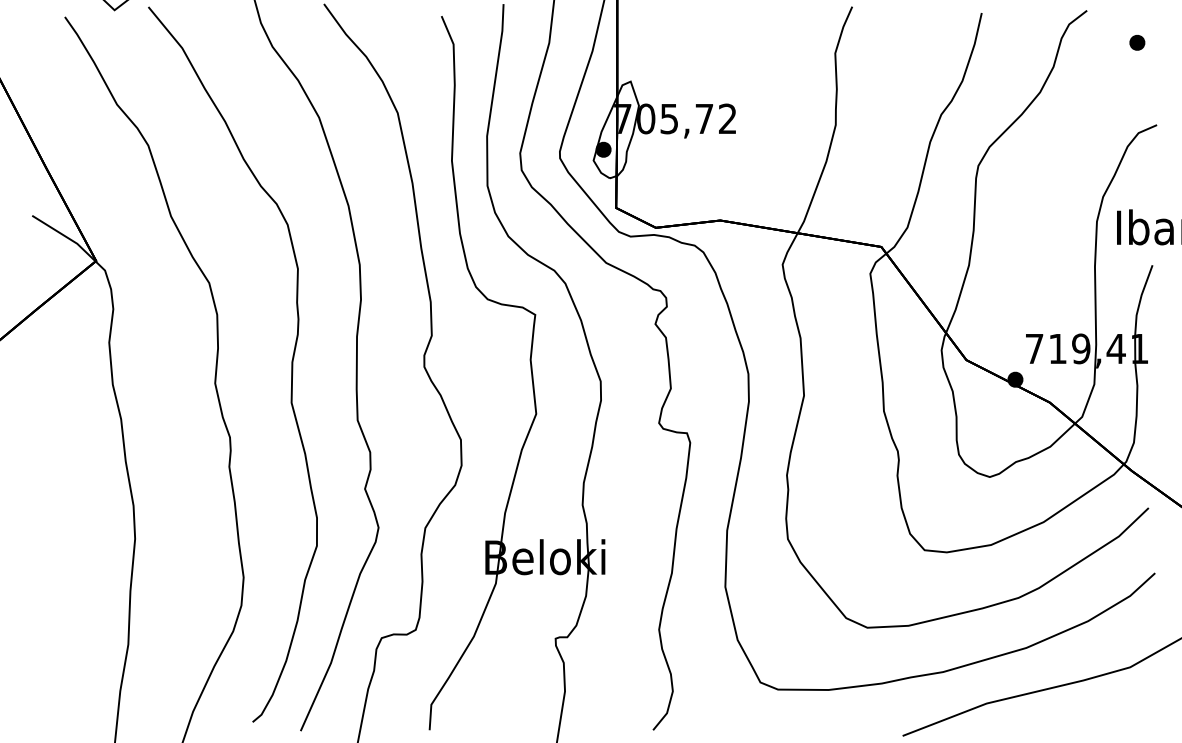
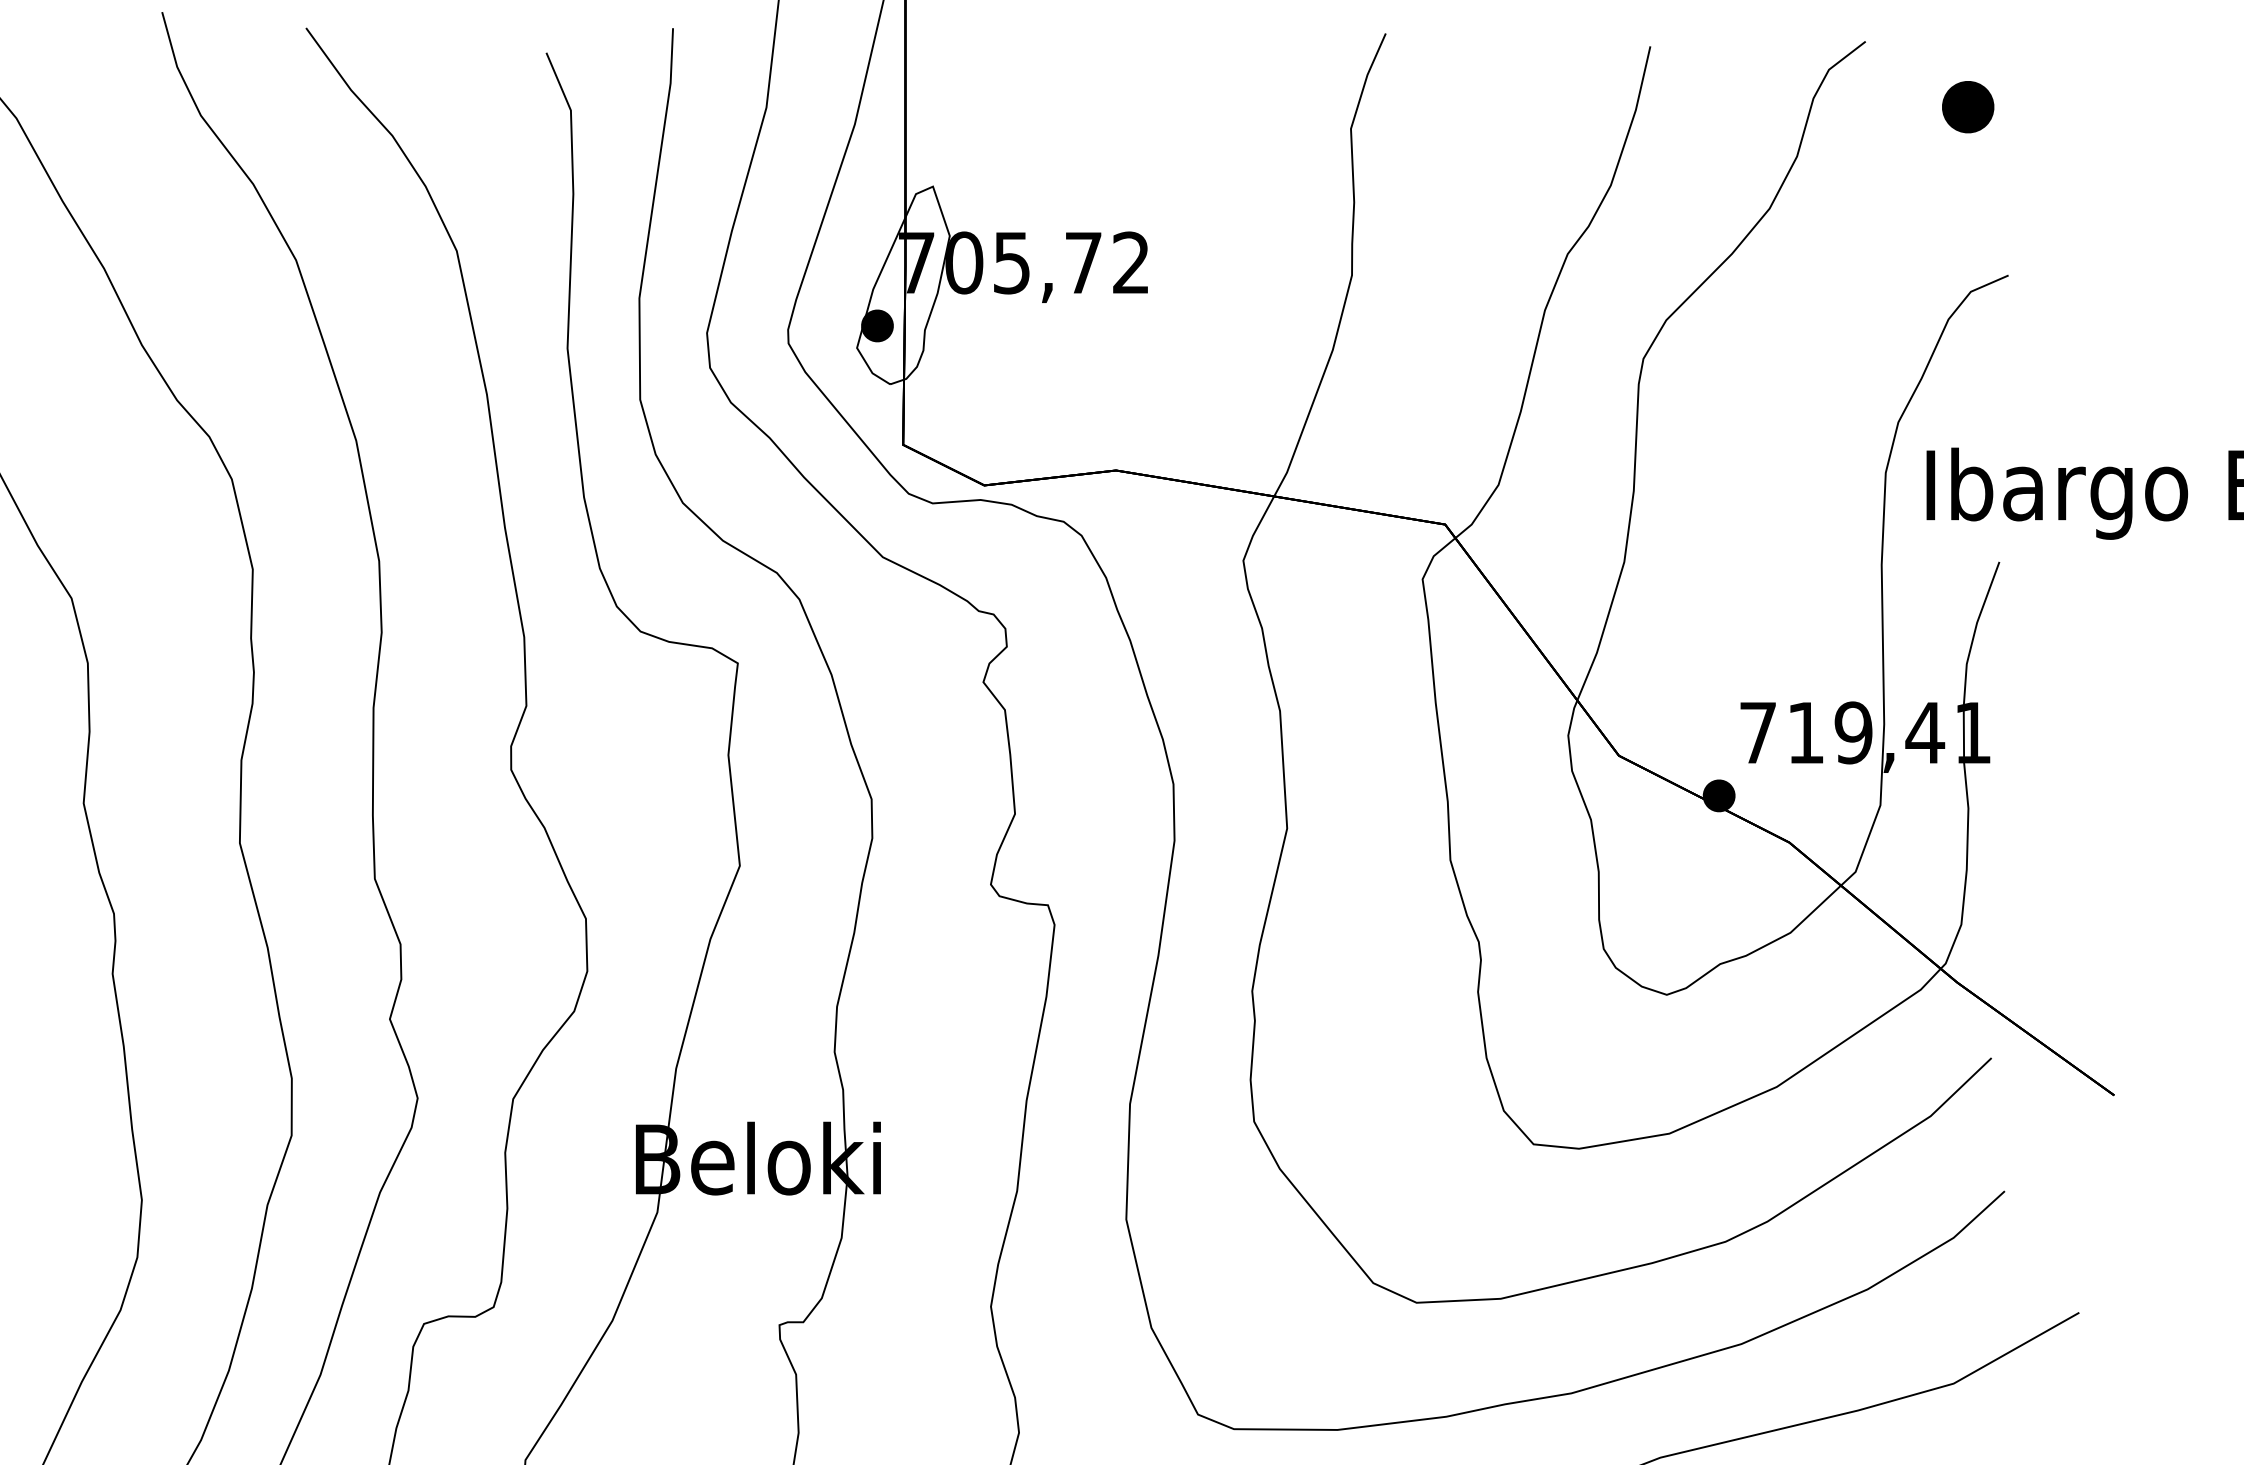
part: (1137, 42) -> (1968, 106), size x1.6

